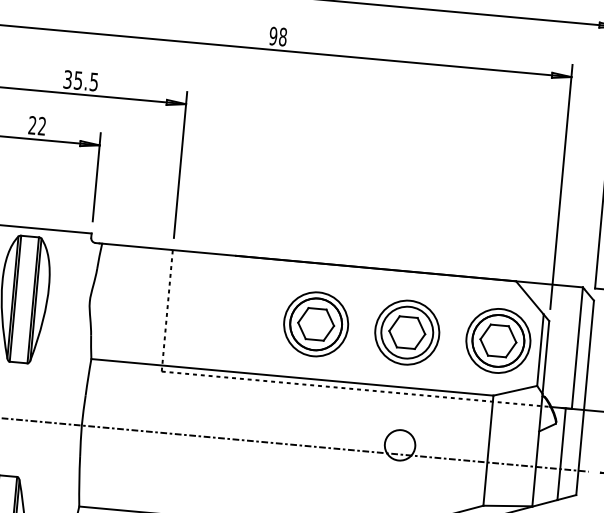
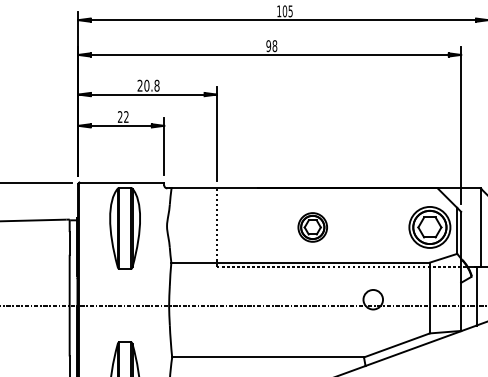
text: (80, 80) -> (148, 85), 35.5 -> 20.8
part: (315, 324) -> (312, 227), size x0.7
part: (406, 332) -> (370, 227), removed

